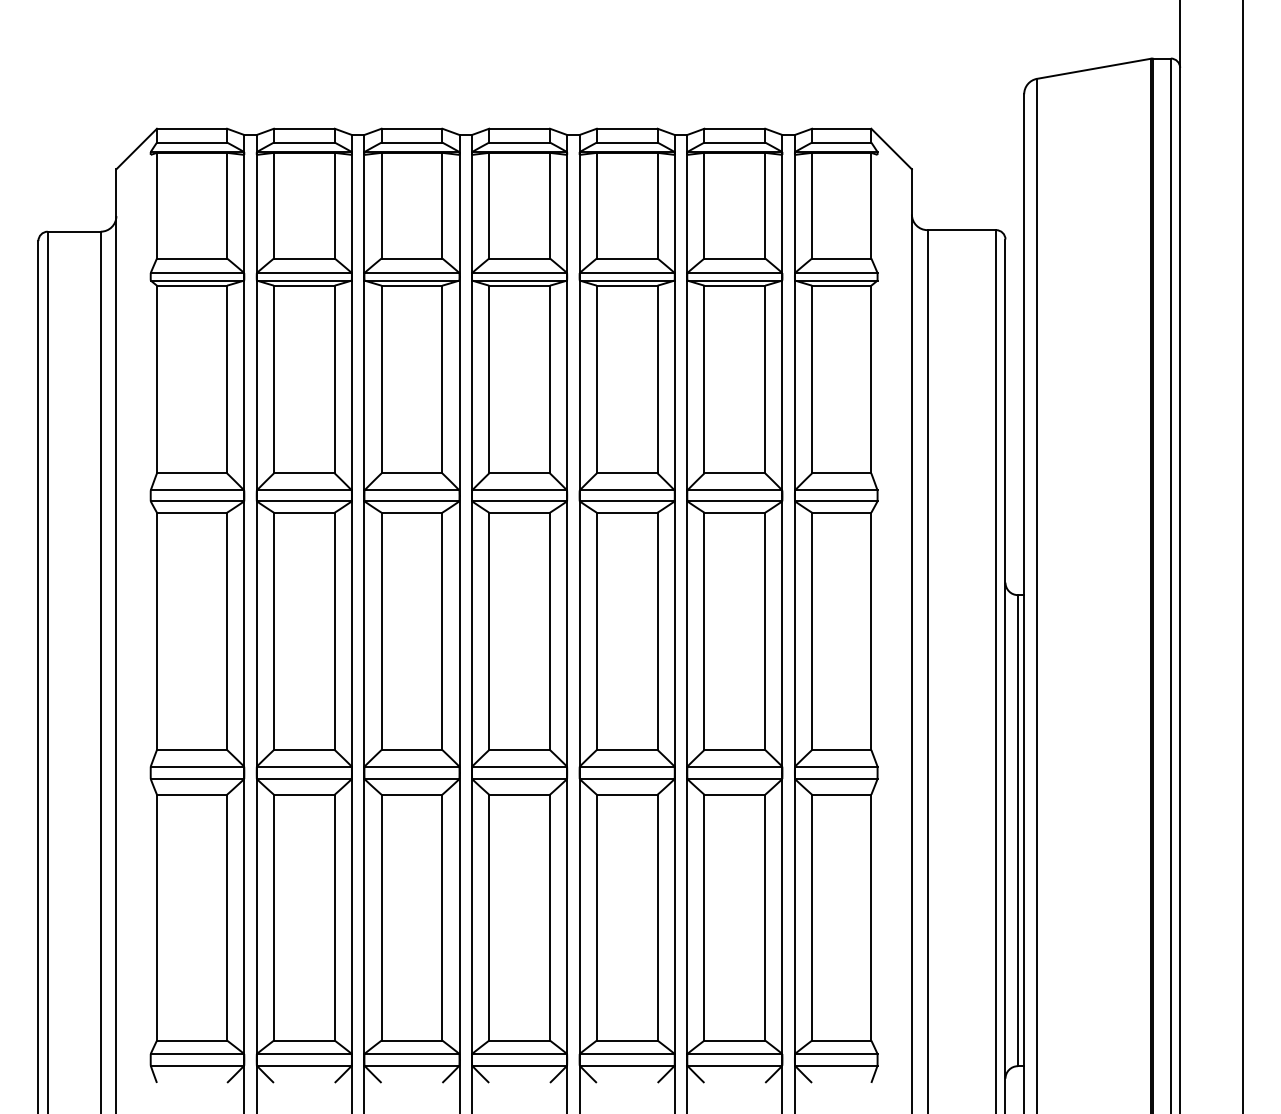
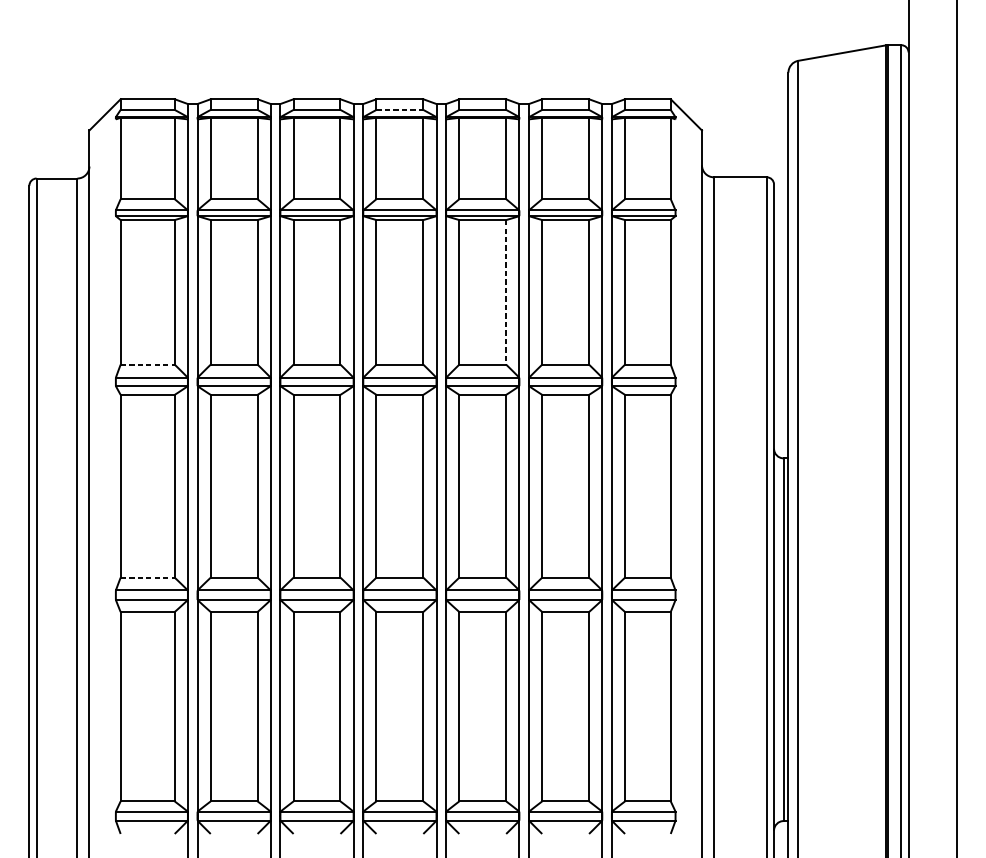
line: (520, 142) -> (400, 109), solid -> dashed
line: (657, 379) -> (506, 292), solid -> dashed
line: (192, 473) -> (148, 364), solid -> dashed
line: (192, 750) -> (148, 577), solid -> dashed

